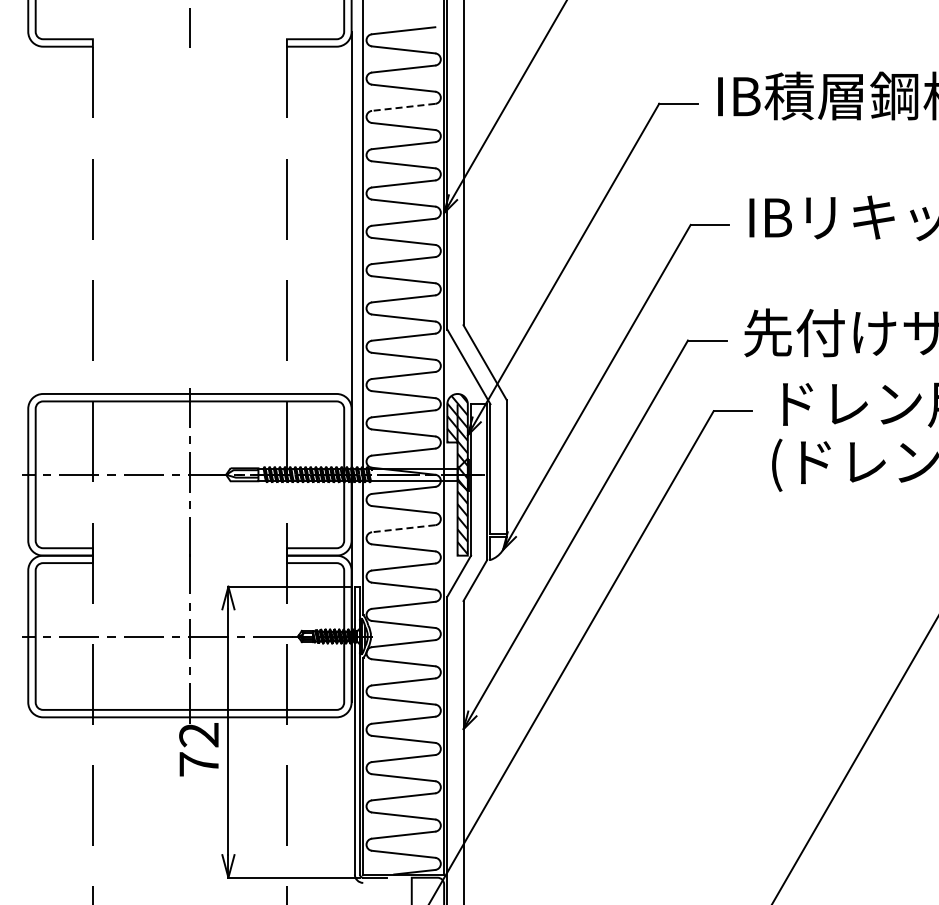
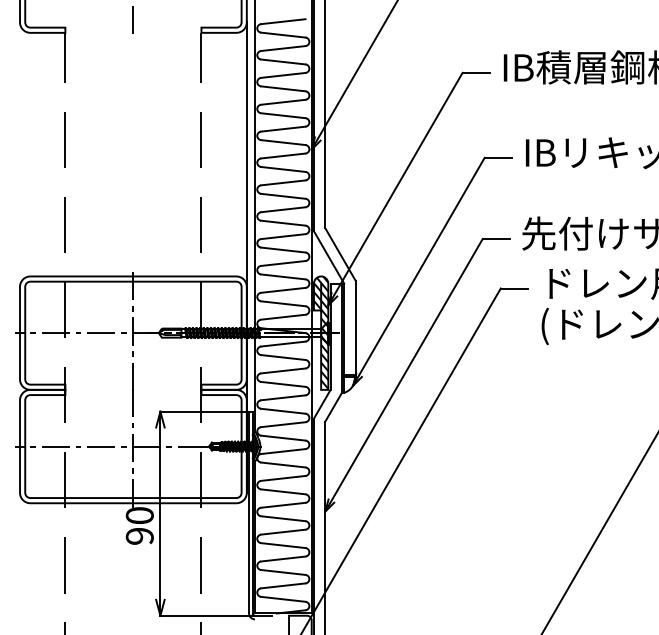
line: (403, 107) -> (283, 75), dashed -> solid
line: (403, 528) -> (283, 370), dashed -> solid
text: (199, 749) -> (140, 525), 72 -> 90

